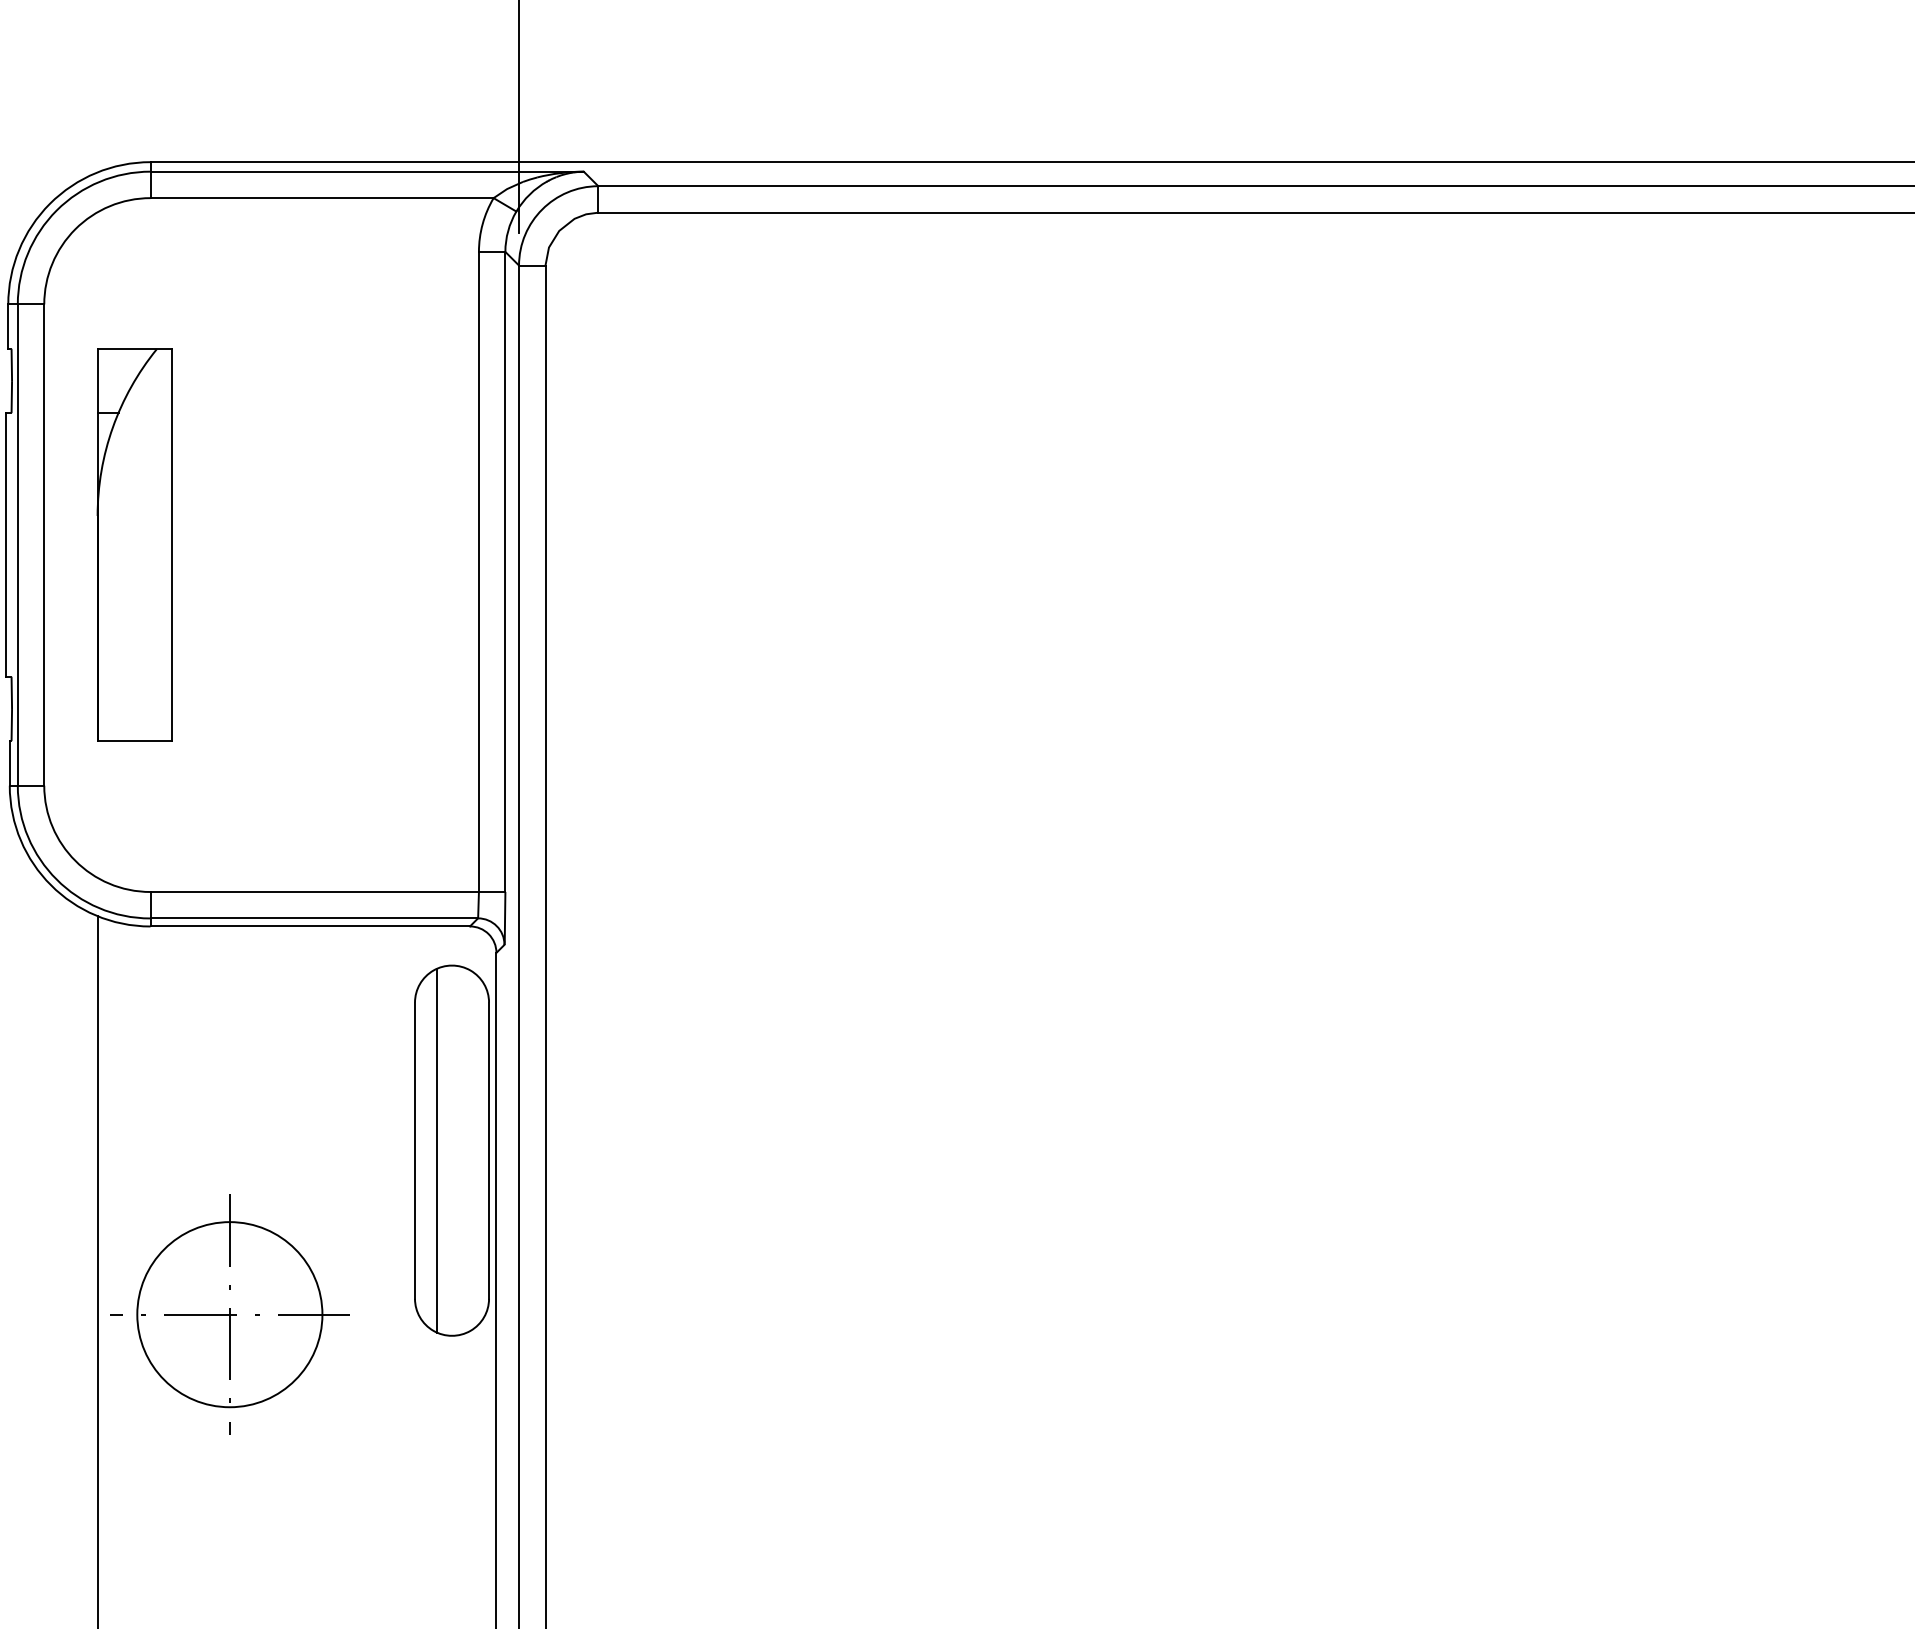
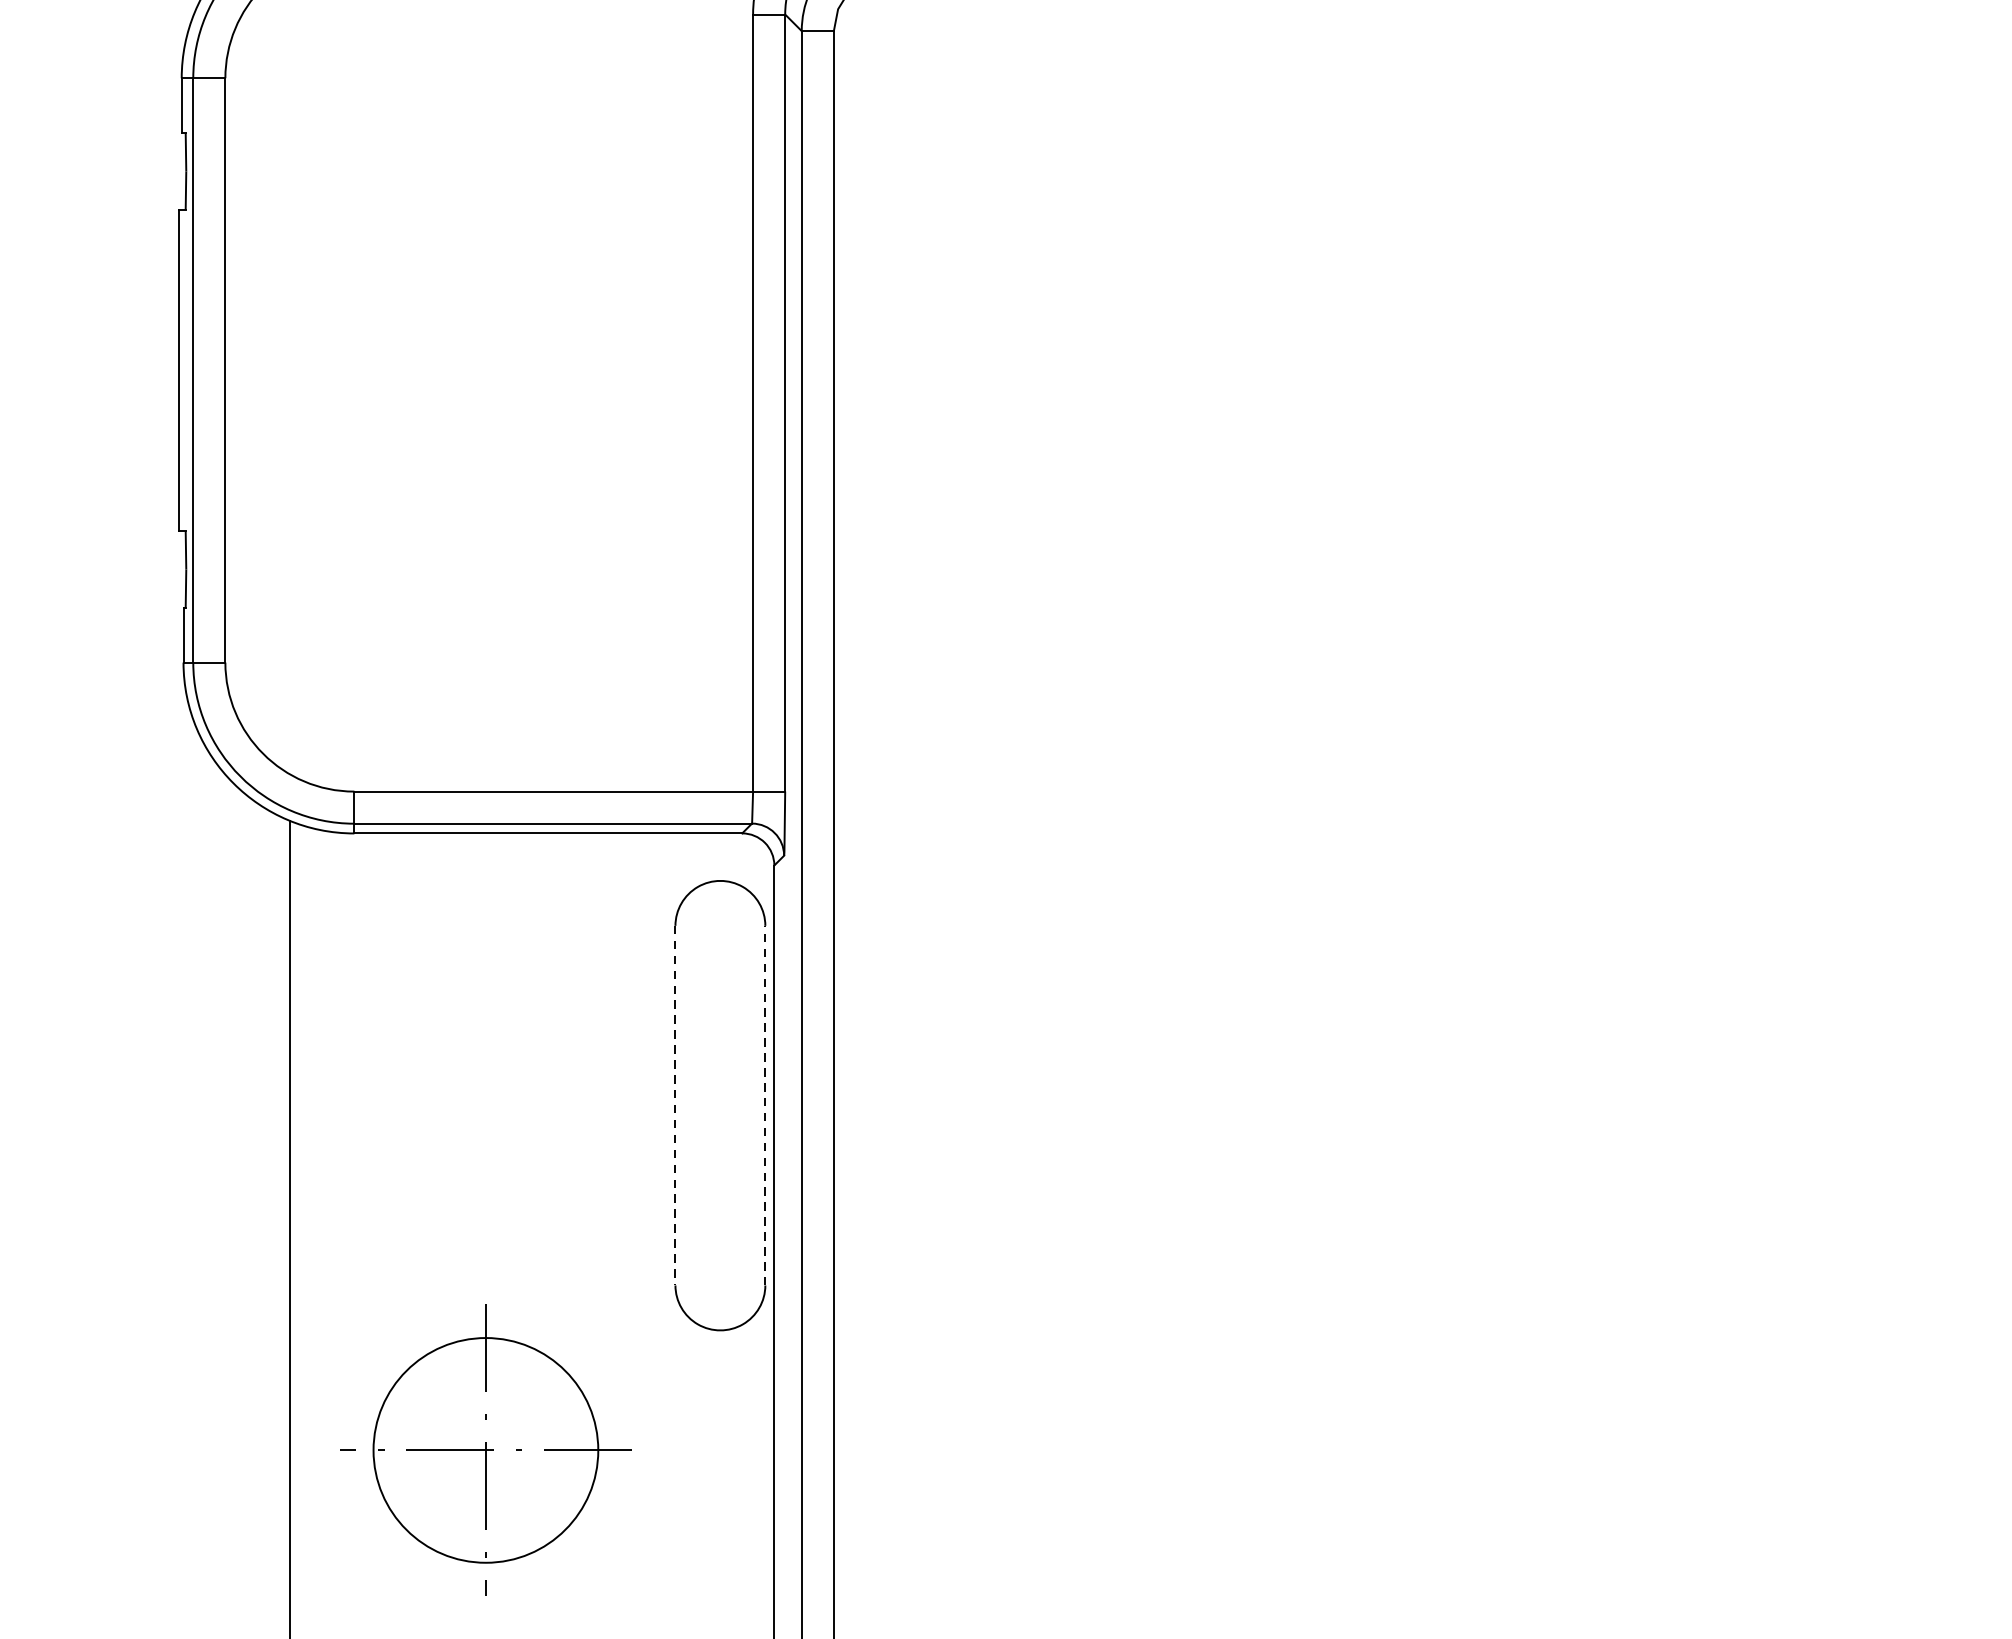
part: (134, 544) -> (334, 369), removed
line: (437, 1150) -> (702, 1105), removed
line: (489, 1150) -> (765, 1105), solid -> dashed
line: (415, 1151) -> (676, 1106), solid -> dashed
part: (229, 1314) -> (485, 1450), moved

